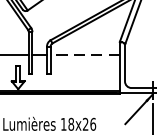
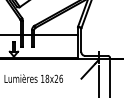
line: (85, 55) -> (56, 35), dashed -> solid

